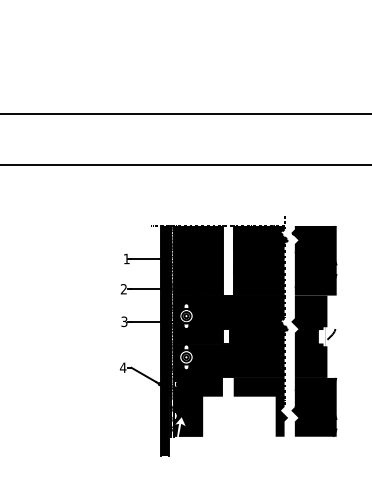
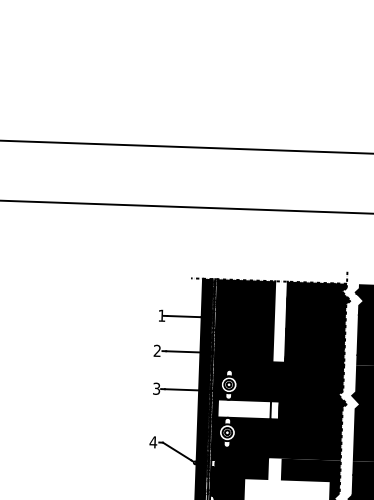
fill: (199, 336) -> (243, 408), removed

